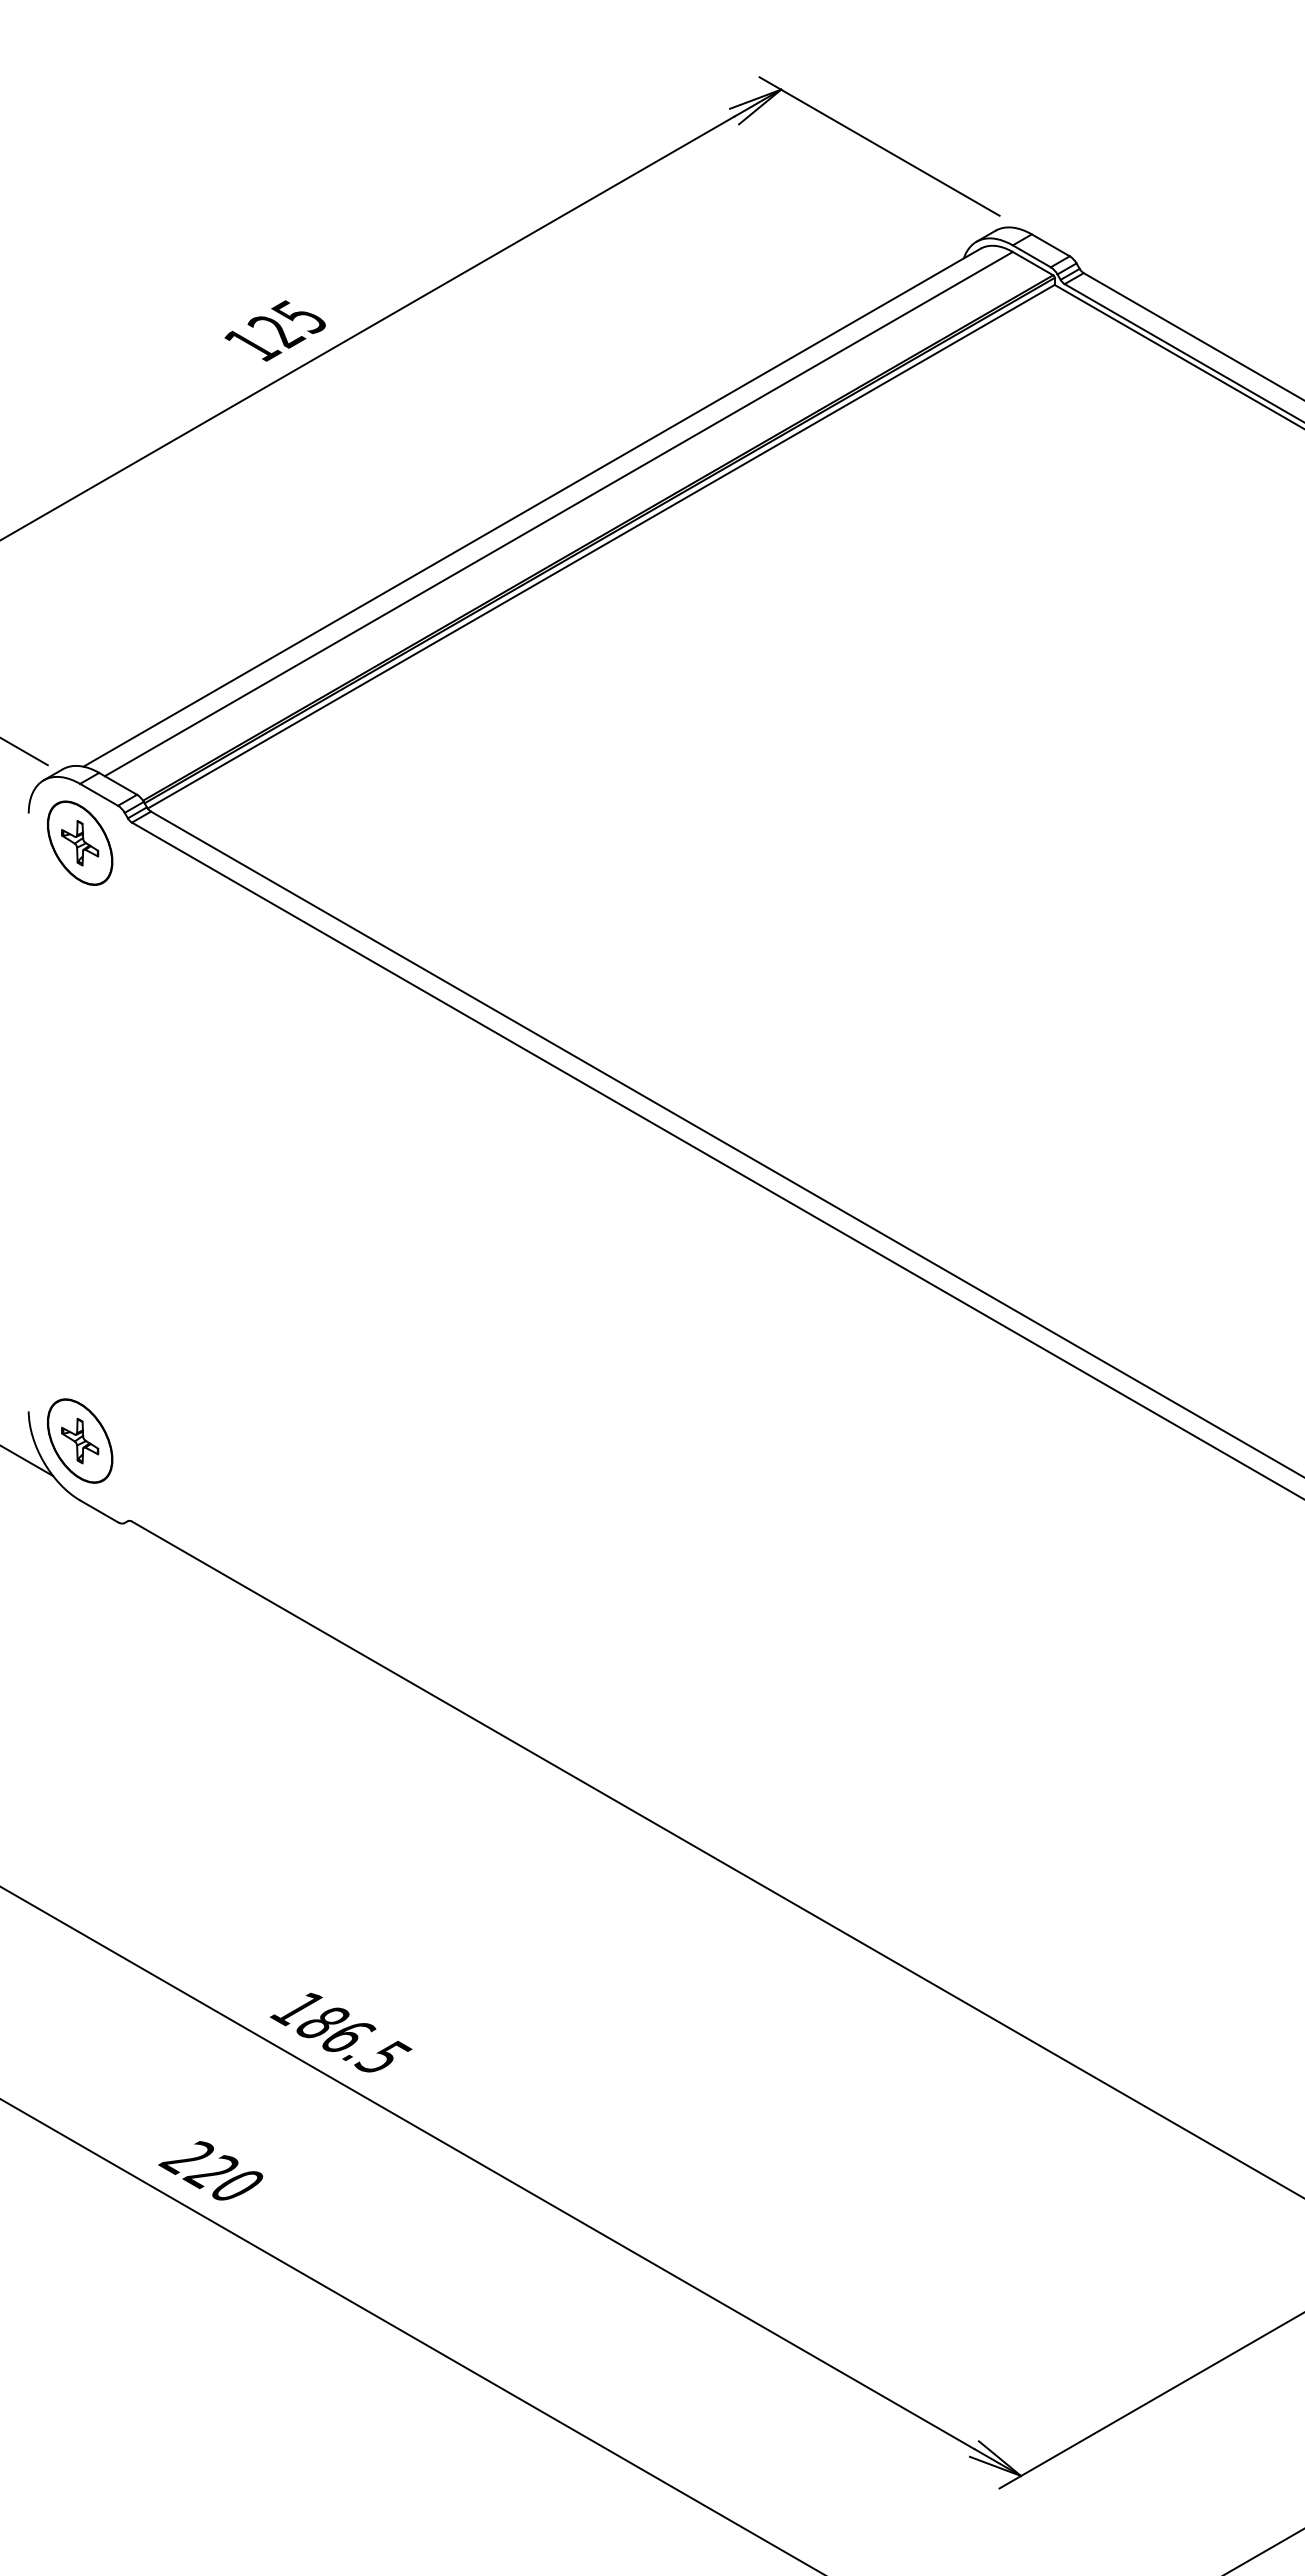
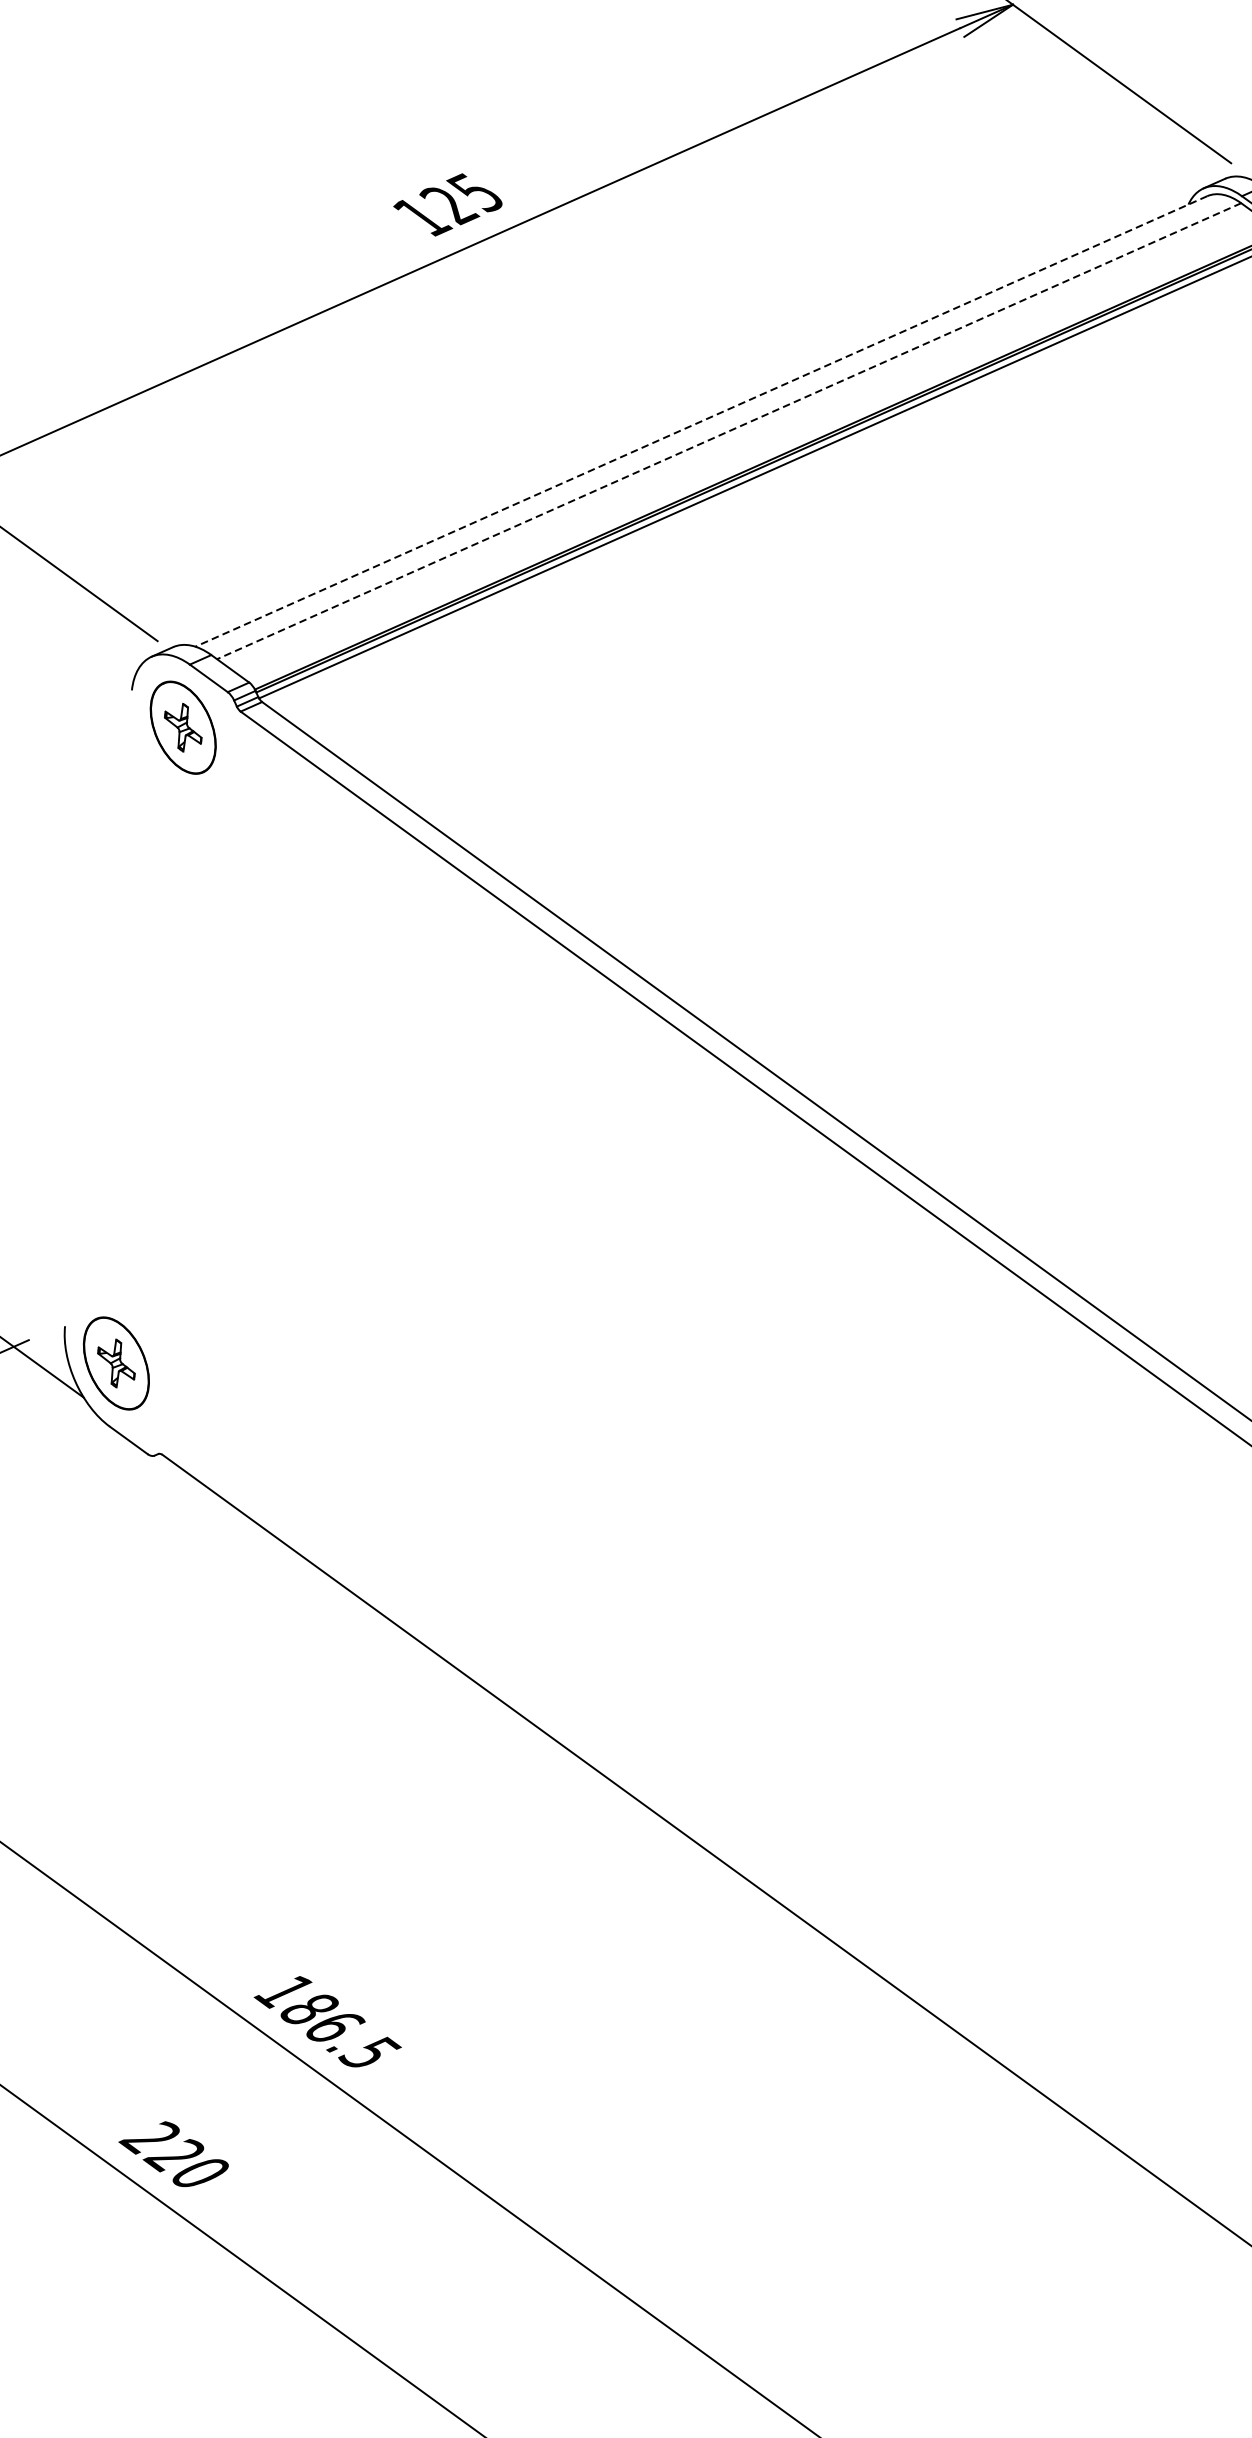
line: (532, 507) -> (701, 421), solid -> dashed
line: (558, 514) -> (728, 431), solid -> dashed

